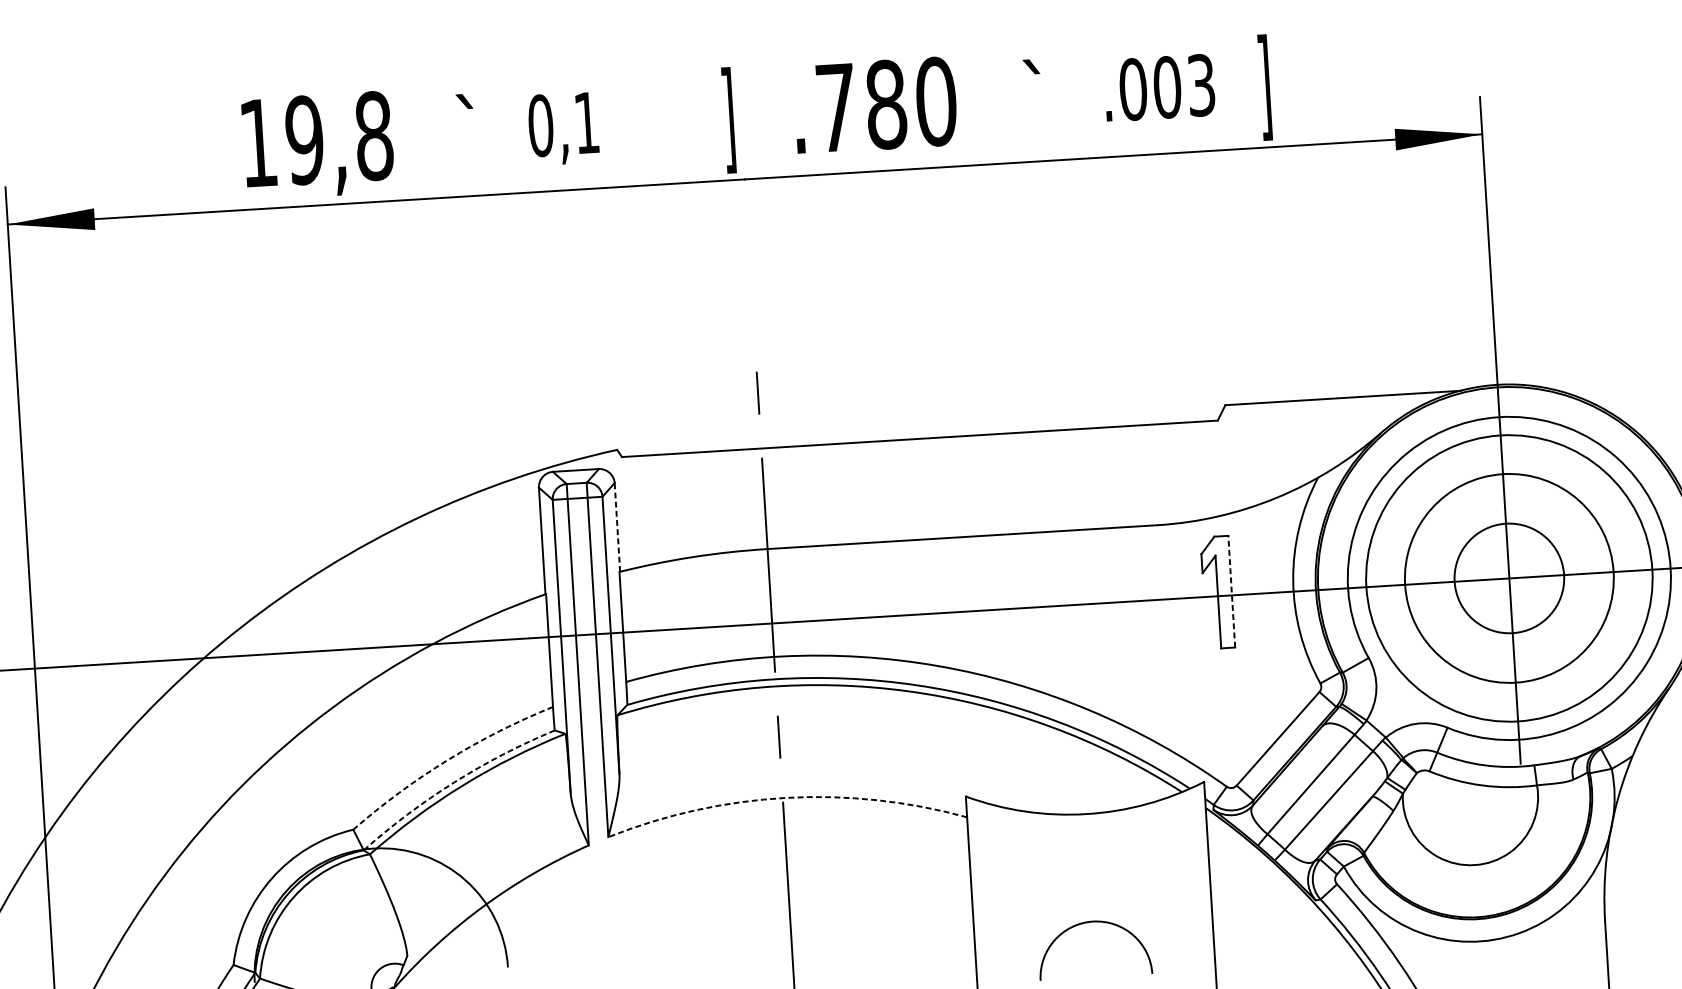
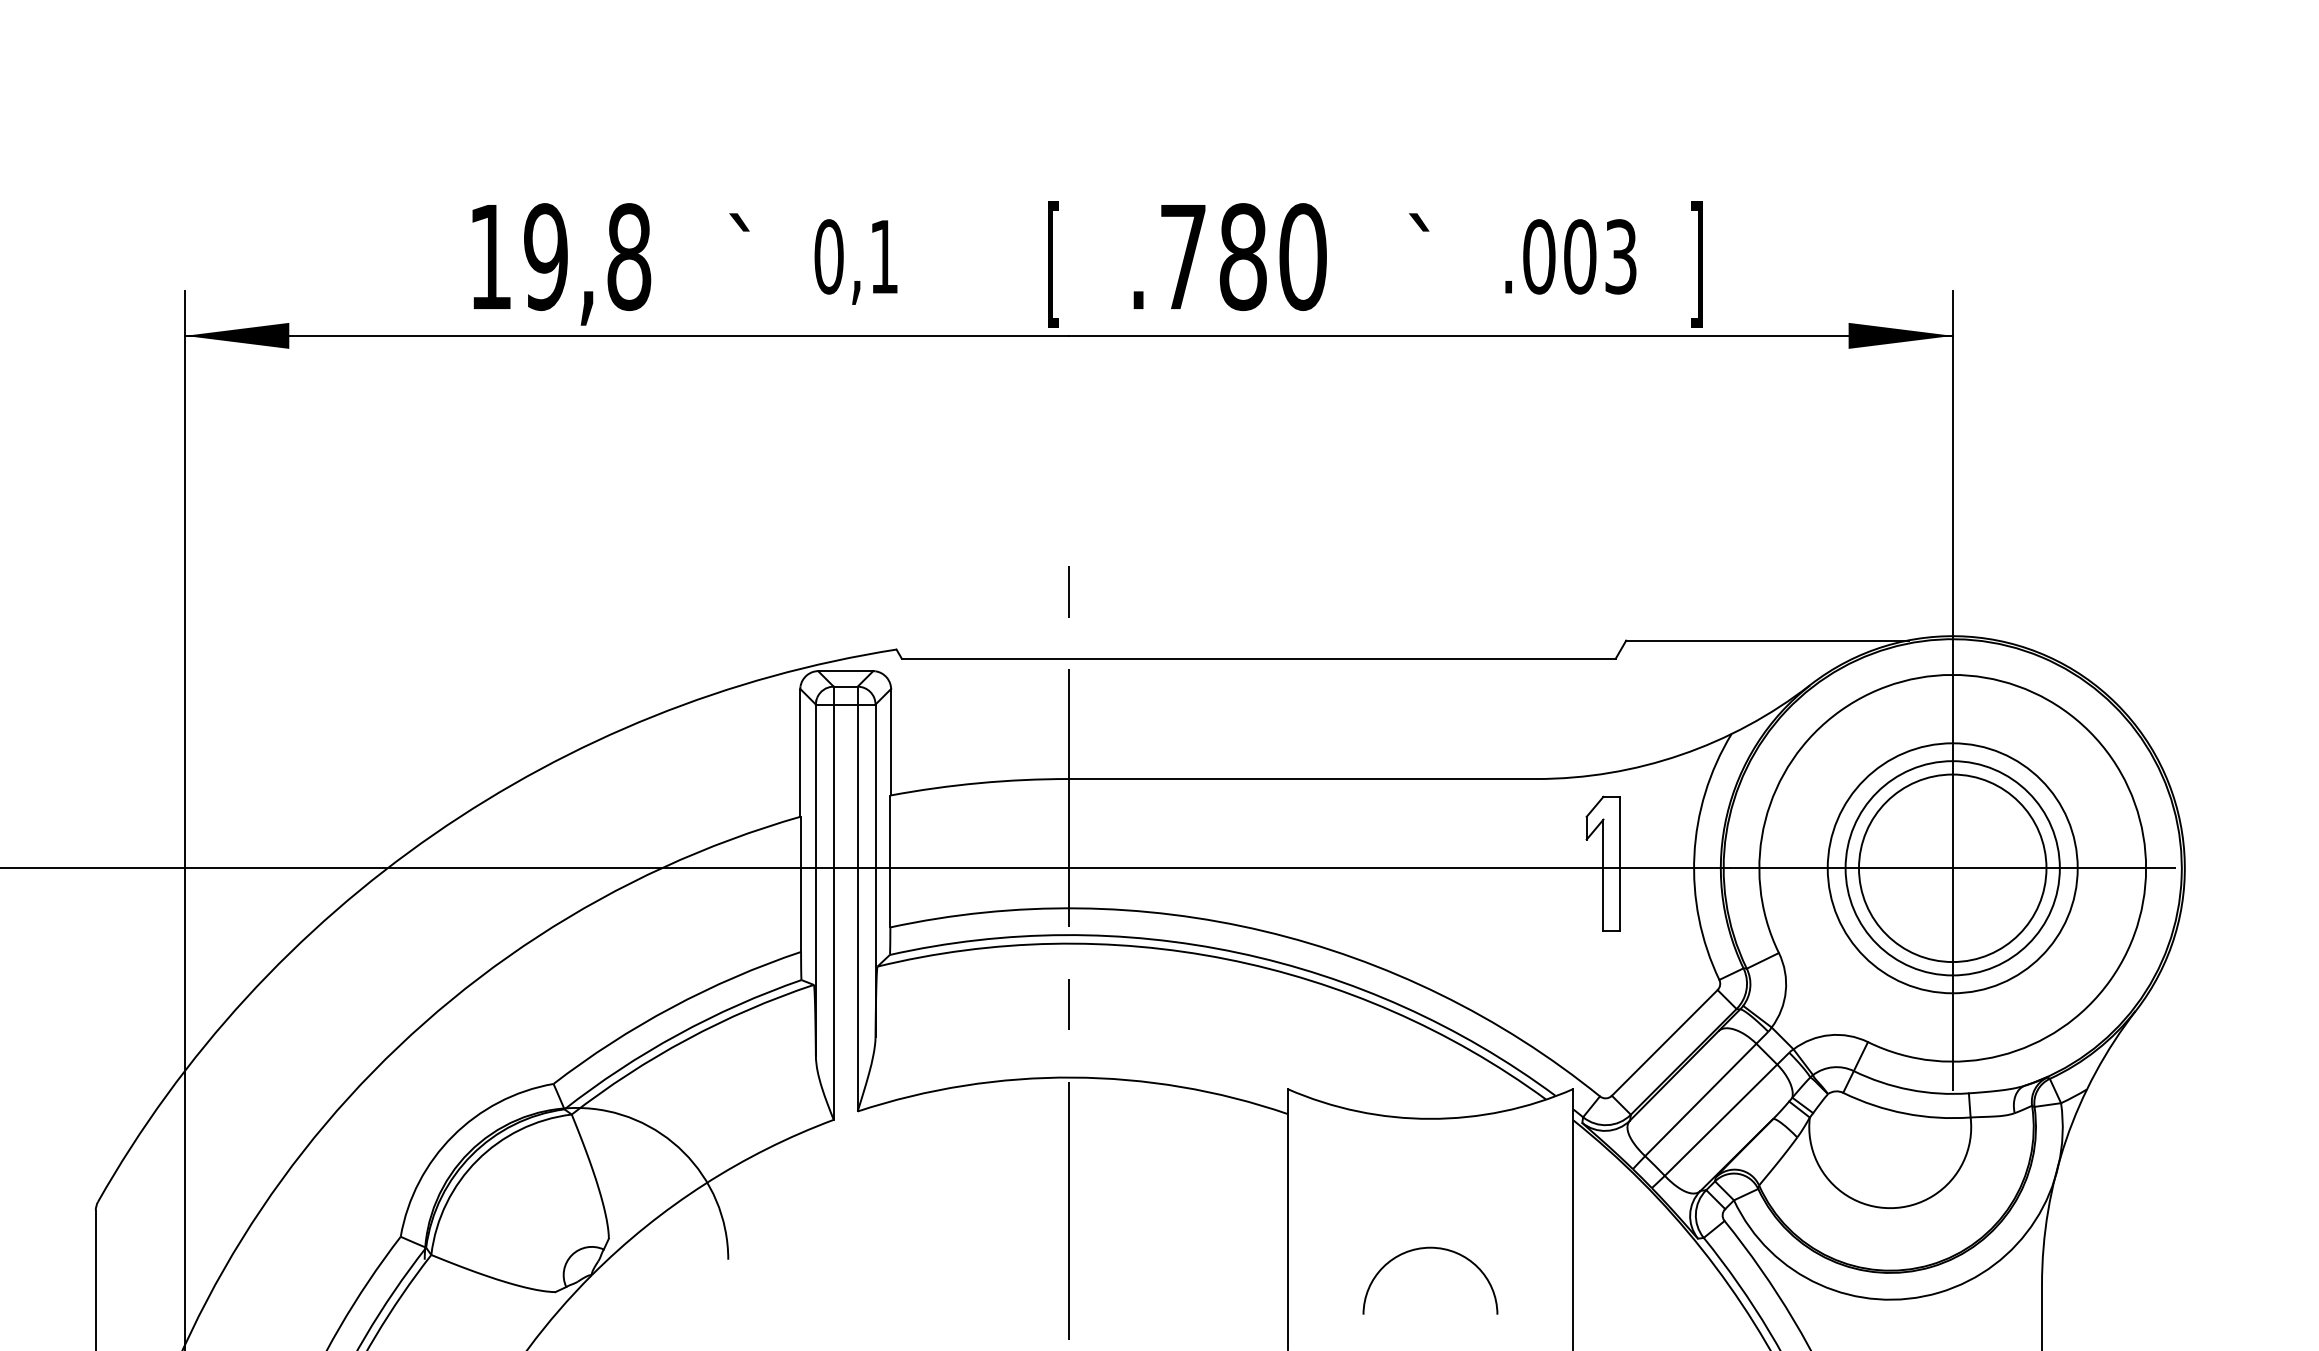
text: (728, 120) -> (1053, 264), ] -> [
line: (617, 527) -> (891, 742), dashed -> solid
circle: (1509, 578) -> (1952, 868), size x0.62
circle: (1509, 578) -> (1952, 868), size x1.43
line: (1232, 591) -> (1620, 863), dashed -> solid
arc: (447, 759) -> (671, 1007), dashed -> solid
arc: (454, 782) -> (677, 1034), dashed -> solid
arc: (785, 797) -> (1072, 1077), dashed -> solid

